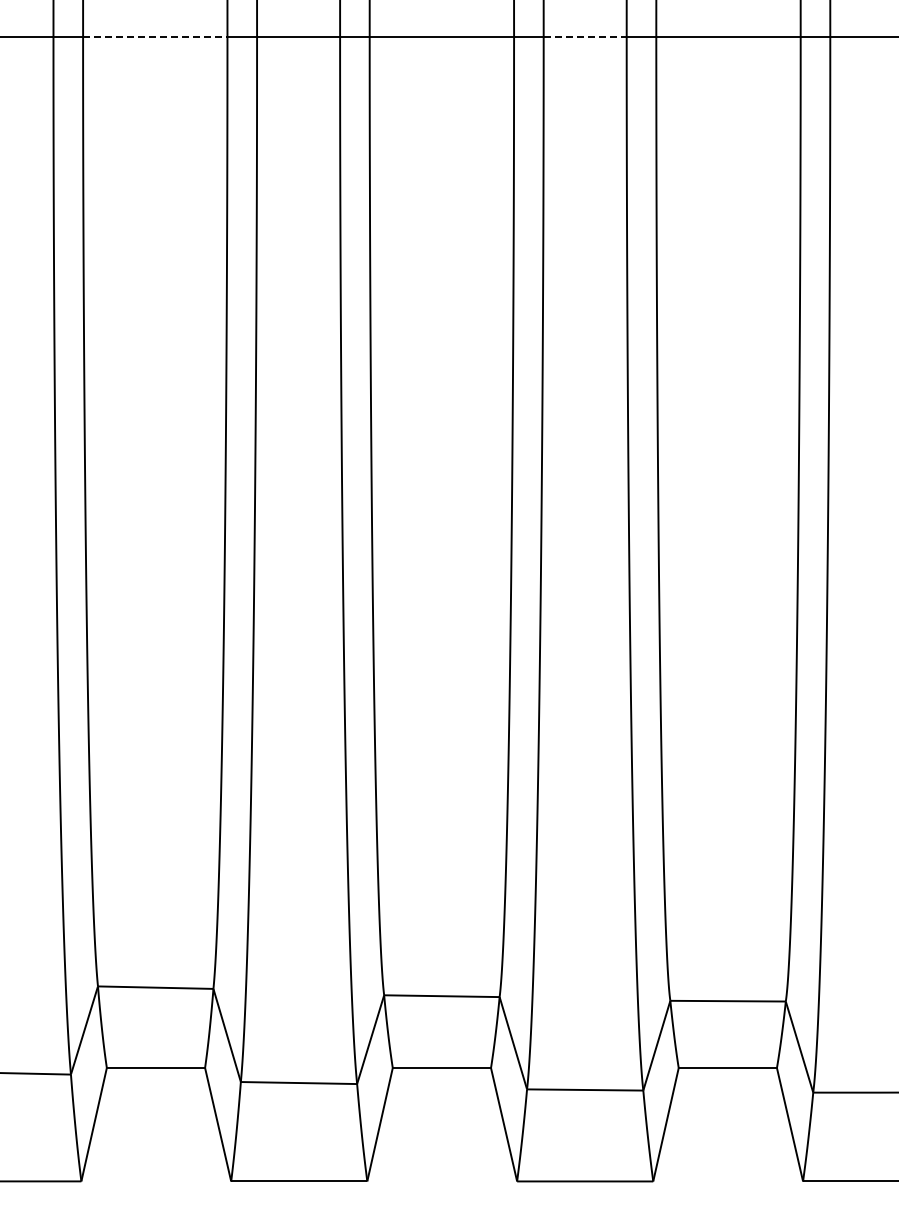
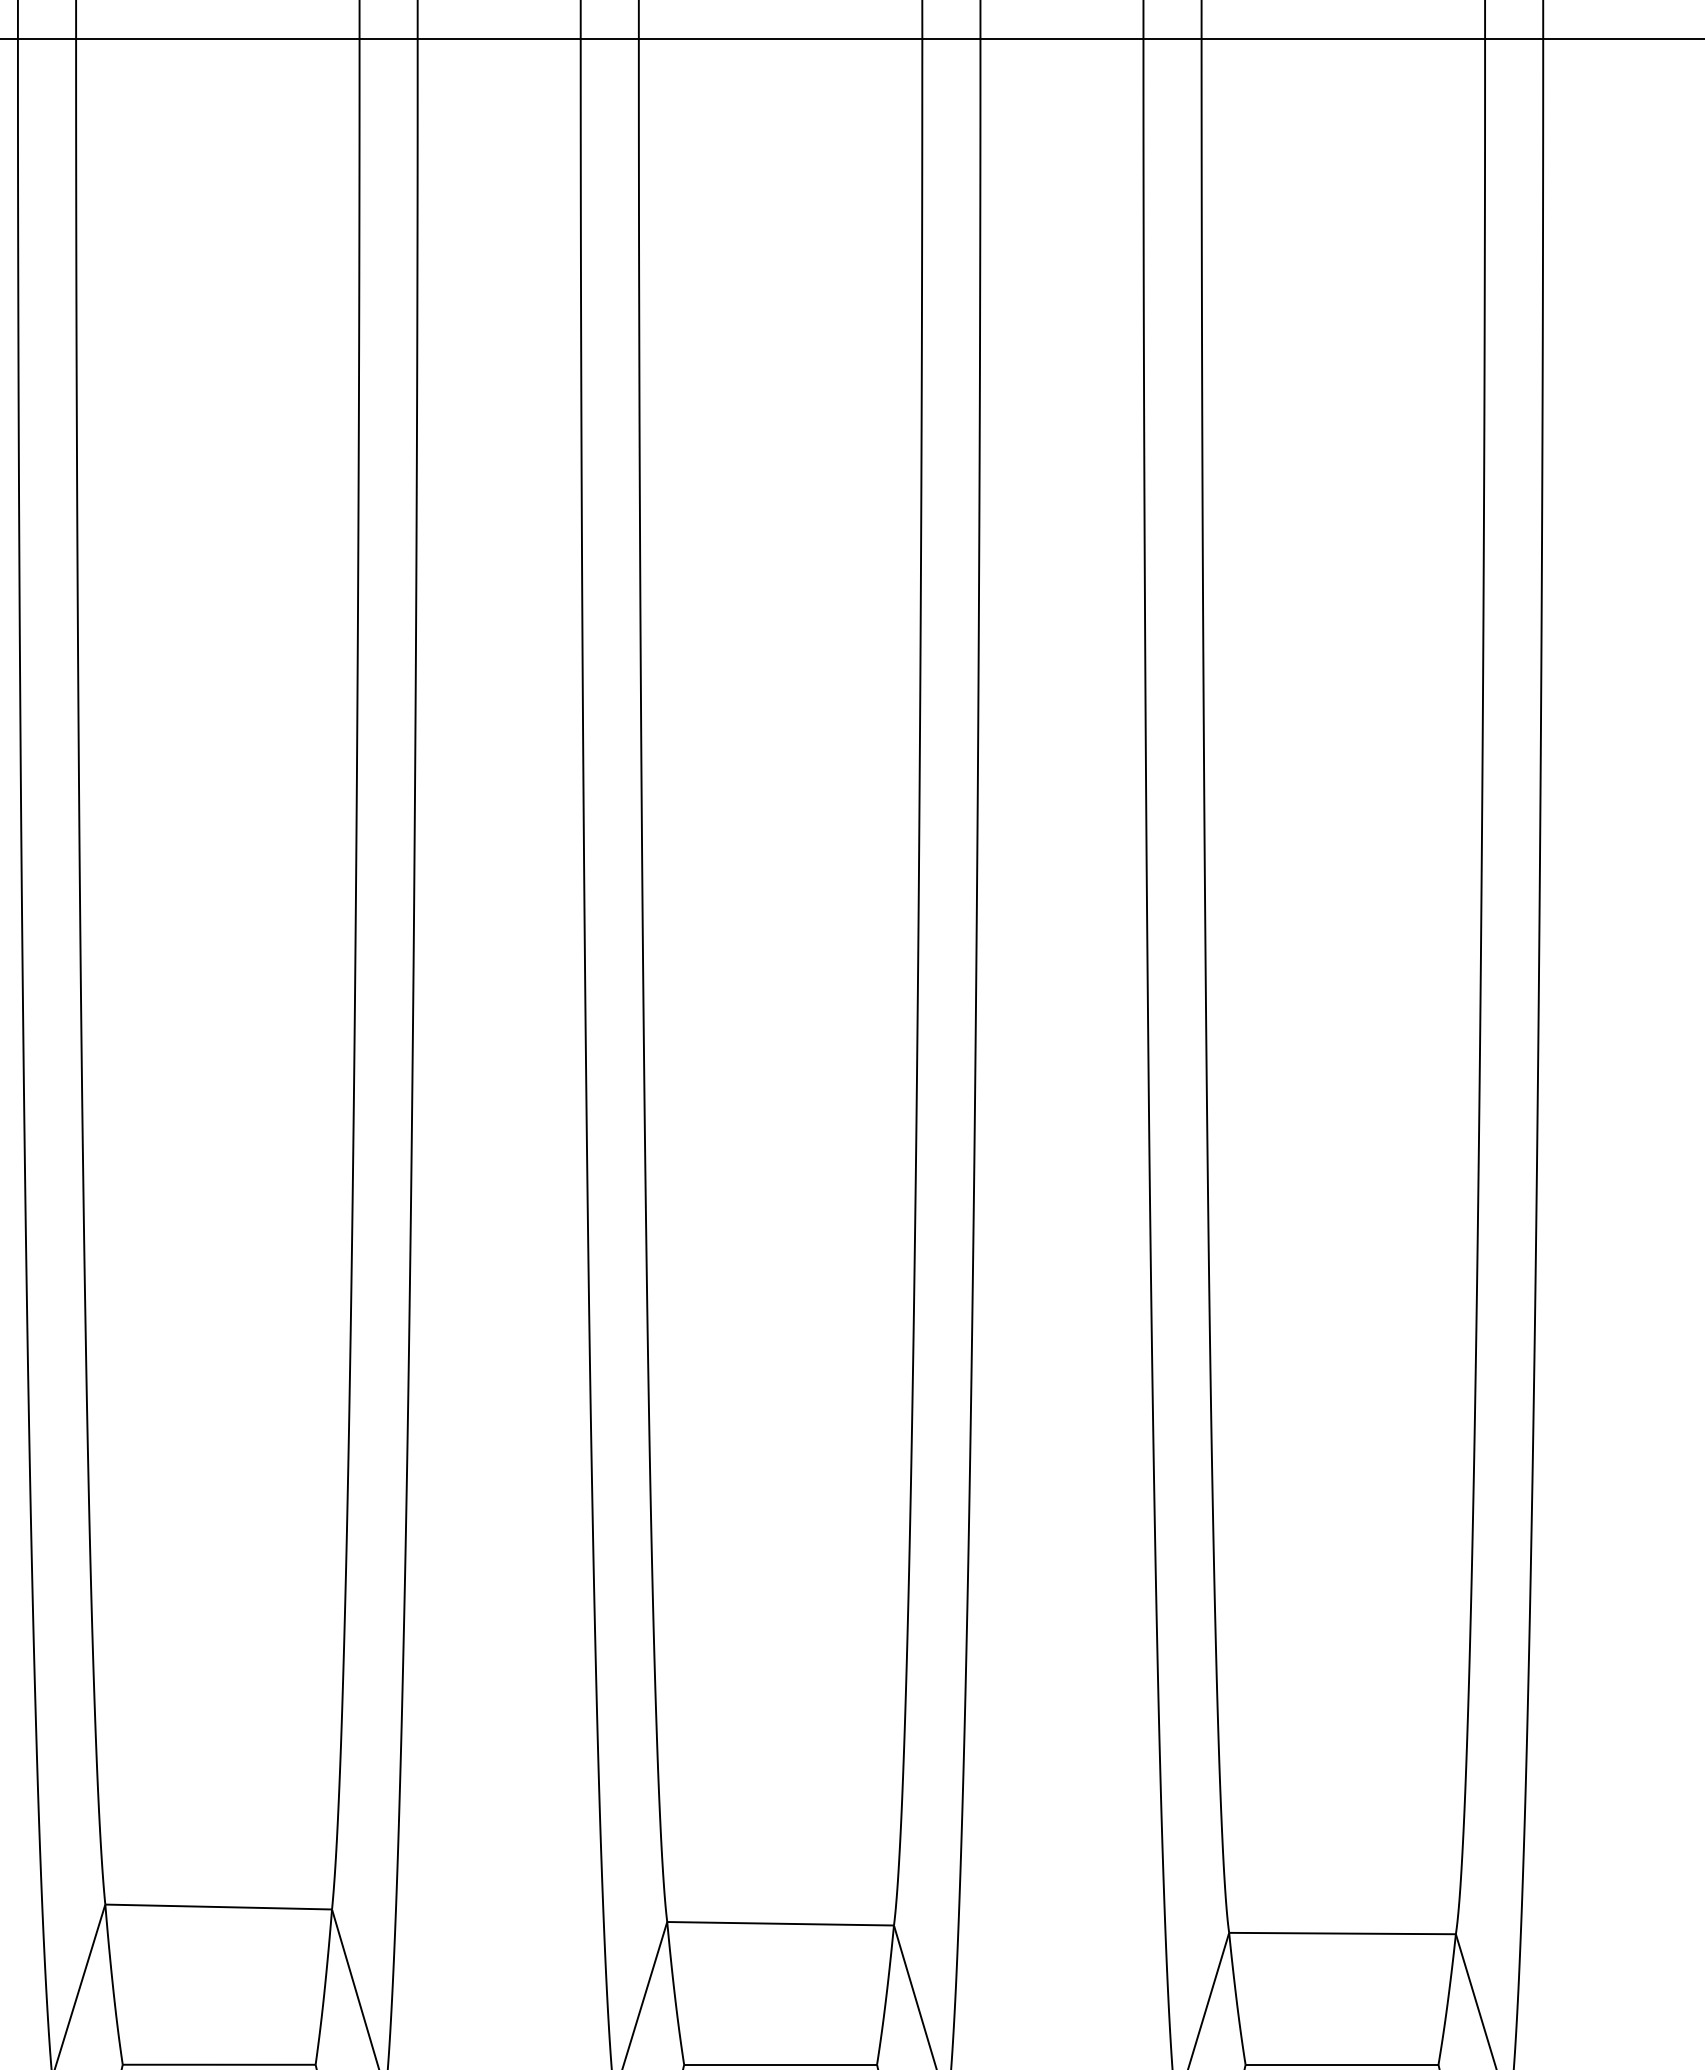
line: (155, 36) -> (218, 39), dashed -> solid
line: (585, 36) -> (1062, 39), dashed -> solid

